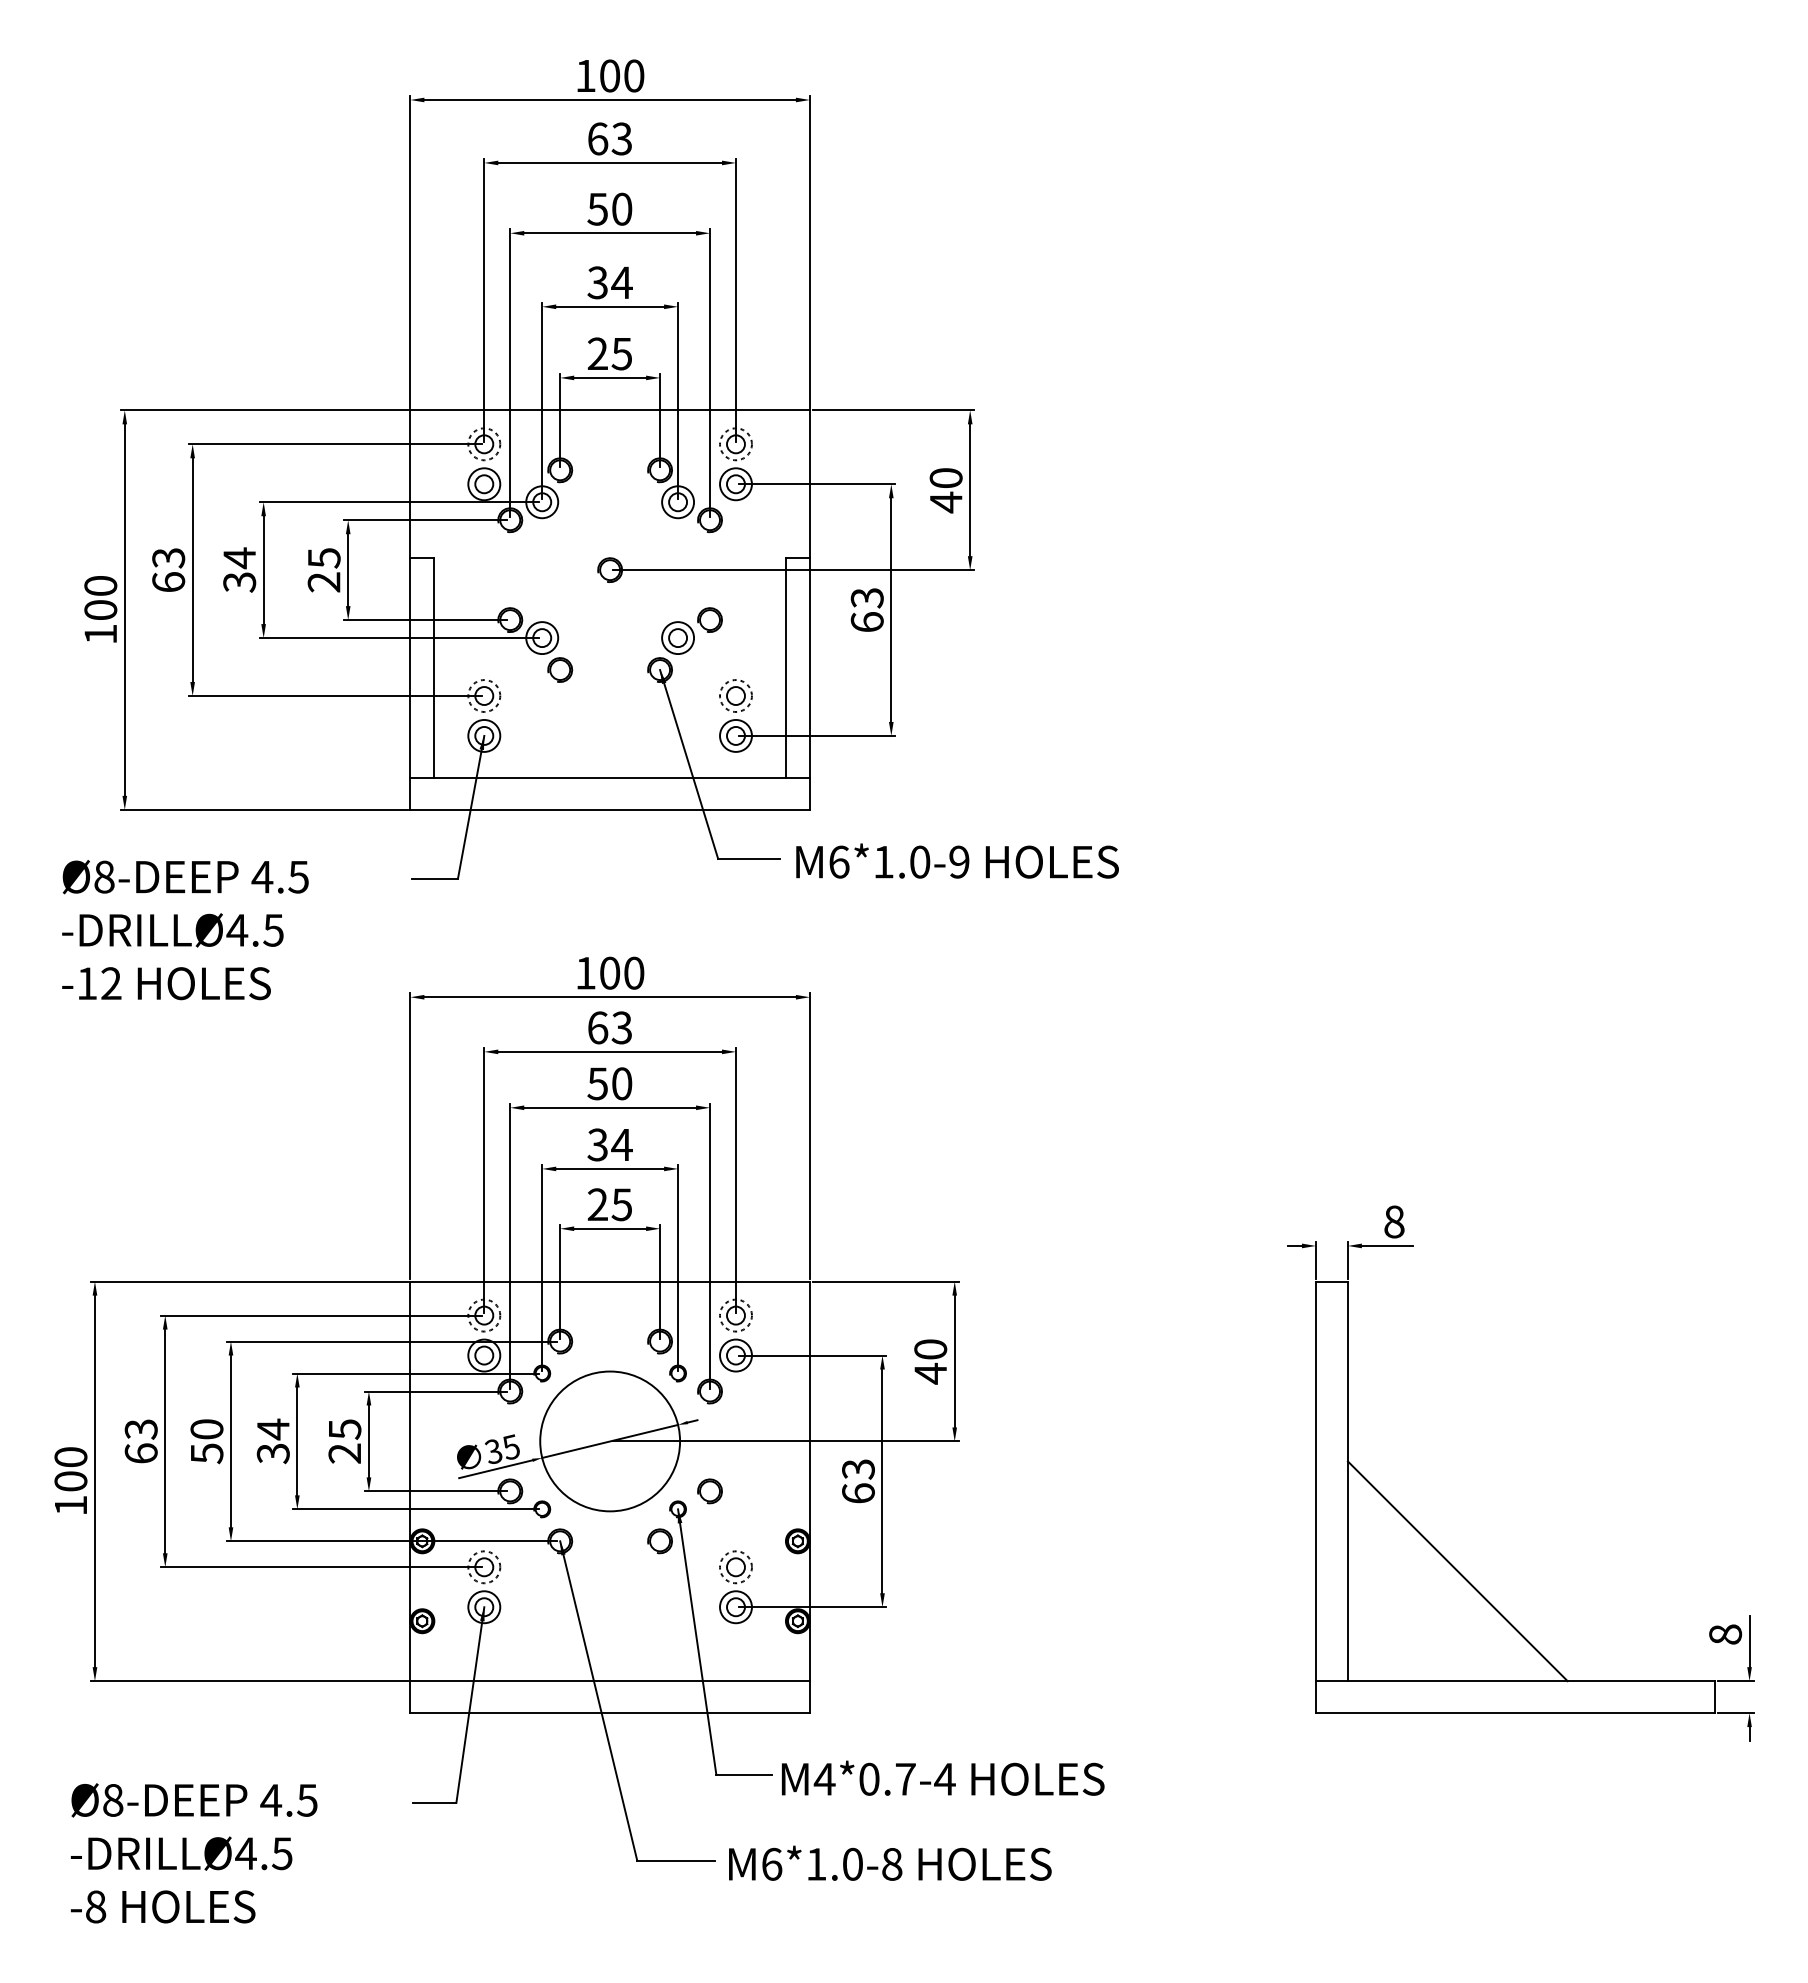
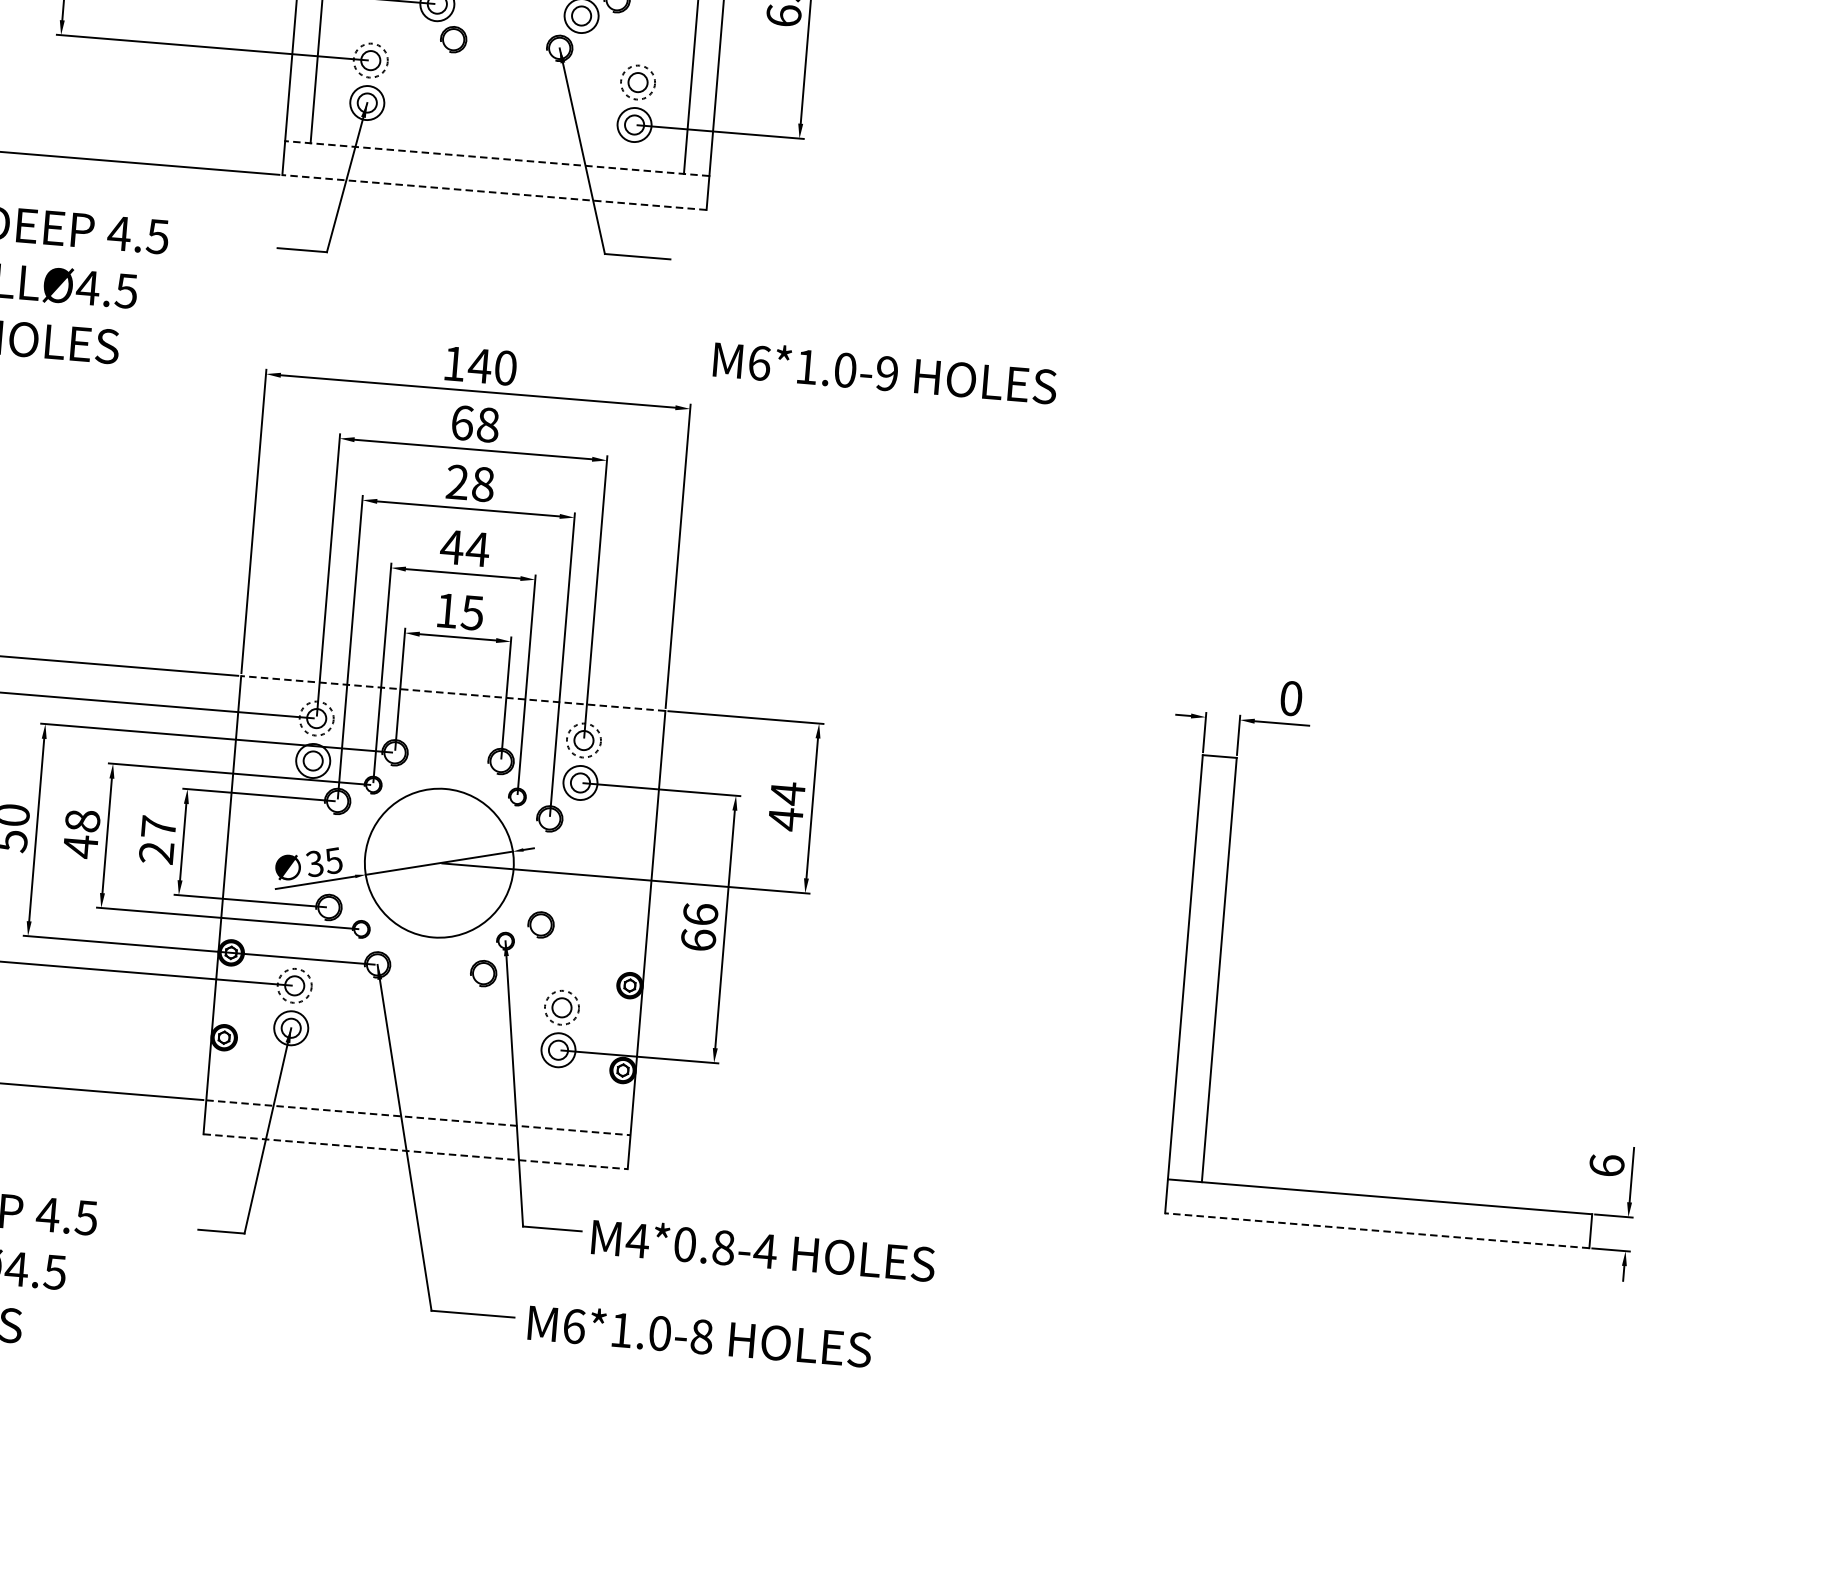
line: (610, 777) -> (497, 158), solid -> dashed
line: (610, 809) -> (494, 192), solid -> dashed
text: (957, 860) -> (885, 371), moved
text: (609, 972) -> (479, 365), 100 -> 140
text: (621, 1027) -> (487, 424), 63 -> 68
text: (609, 1083) -> (469, 483), 50 -> 28
text: (597, 1144) -> (451, 546), 34 -> 44
text: (597, 1204) -> (446, 610), 25 -> 15
text: (1394, 1221) -> (1291, 698), 8 -> 0
line: (610, 1281) -> (453, 693), solid -> dashed
text: (930, 1349) -> (787, 793), 40 -> 44
text: (345, 1429) -> (159, 827), 25 -> 27
text: (272, 1441) -> (80, 833), 34 -> 48
text: (858, 1469) -> (700, 914), 63 -> 66
line: (1457, 1571) -> (1327, 1075), removed
text: (1725, 1634) -> (1606, 1165), 8 -> 6
line: (610, 1681) -> (418, 1118), solid -> dashed
line: (610, 1713) -> (415, 1152), solid -> dashed
line: (1515, 1713) -> (1377, 1231), solid -> dashed
text: (905, 1779) -> (723, 1247), M4*0.7-4 -> M4*0.8-4

